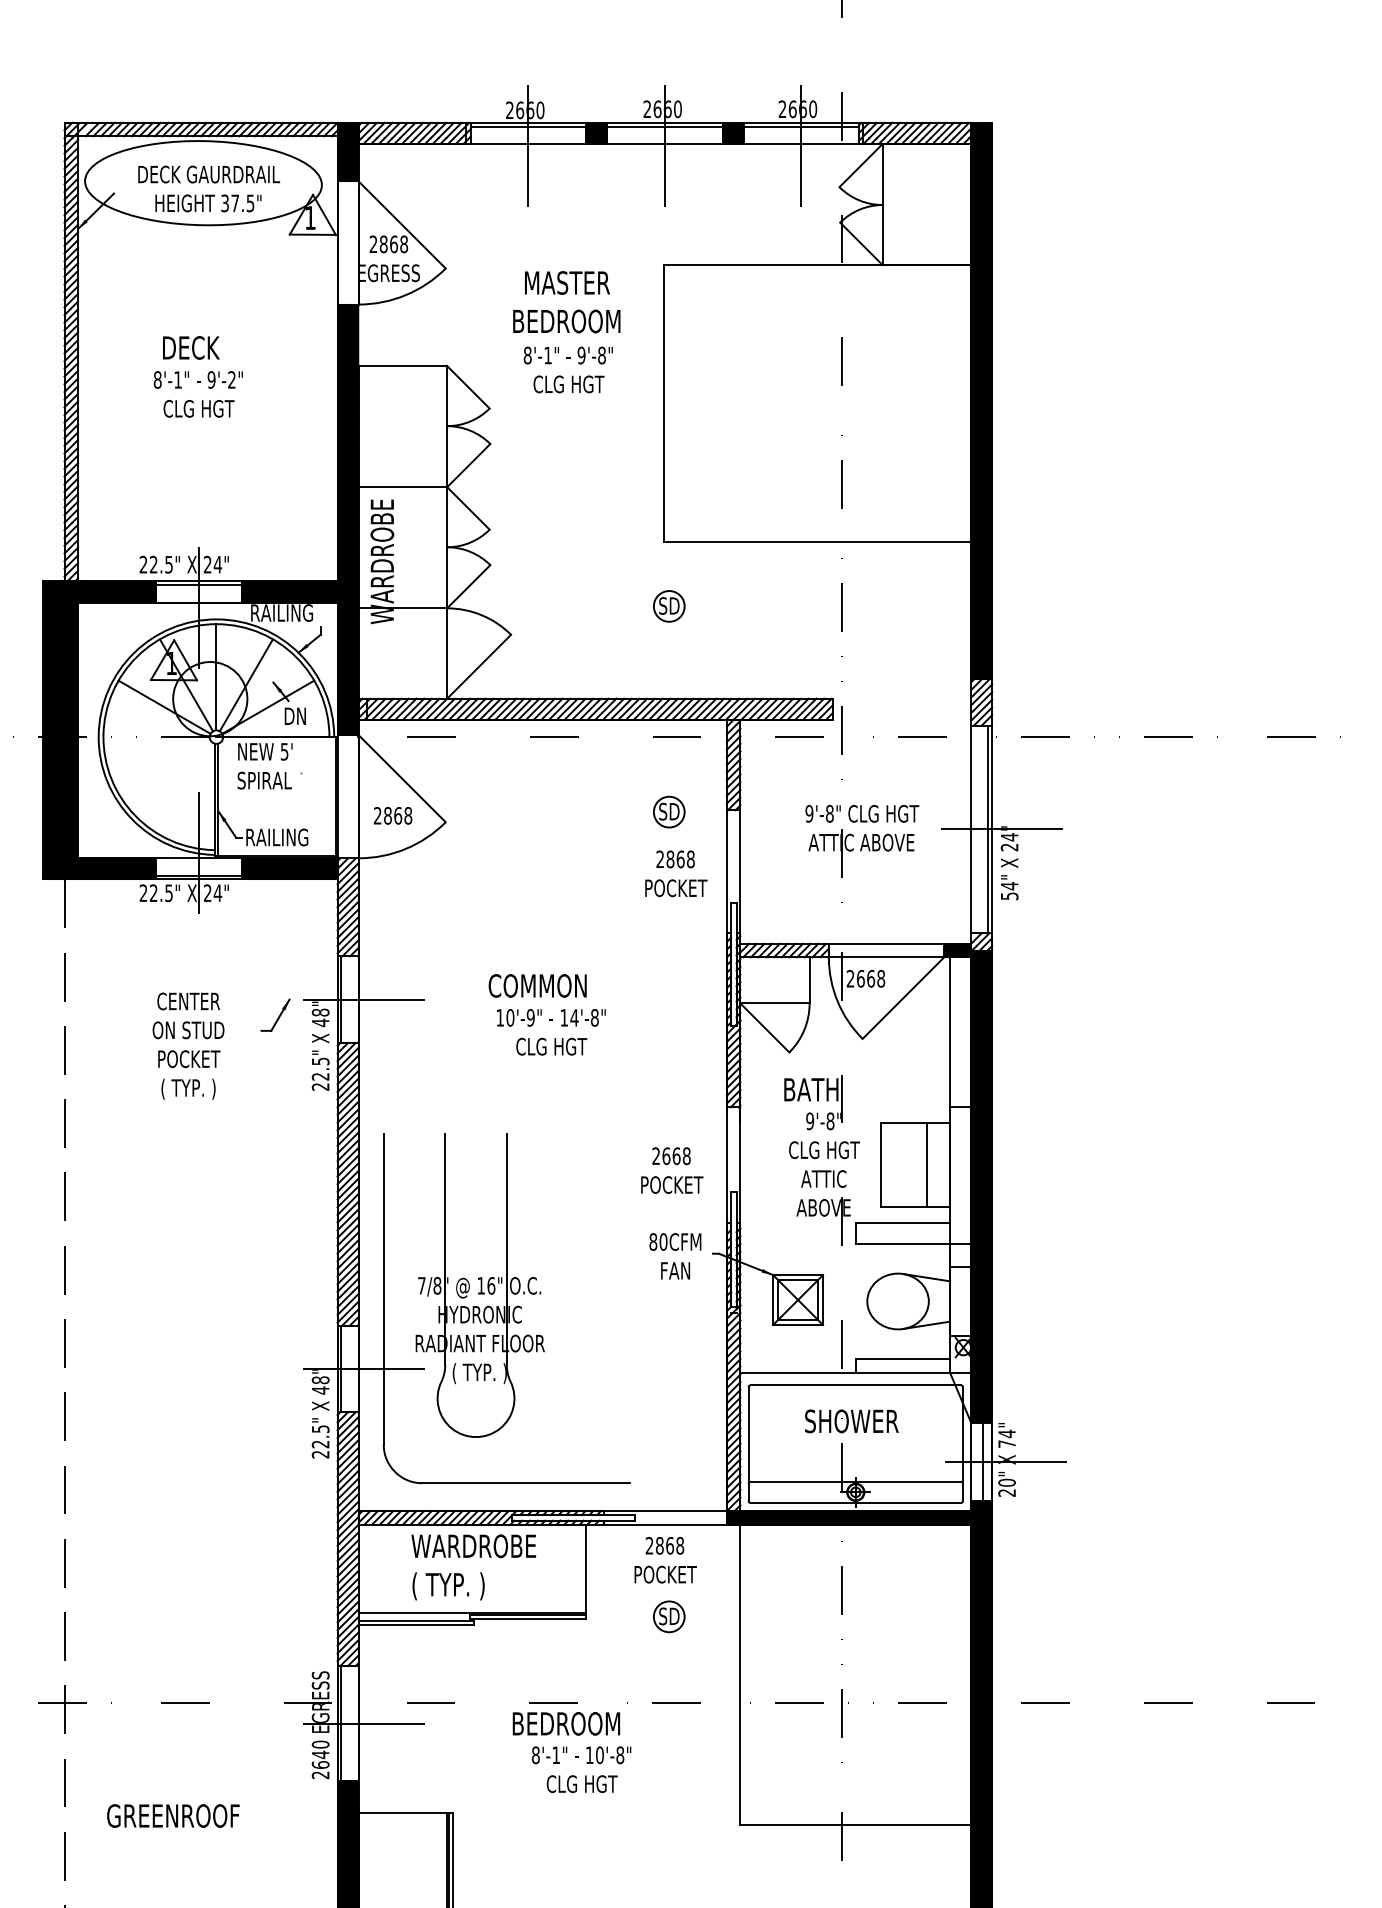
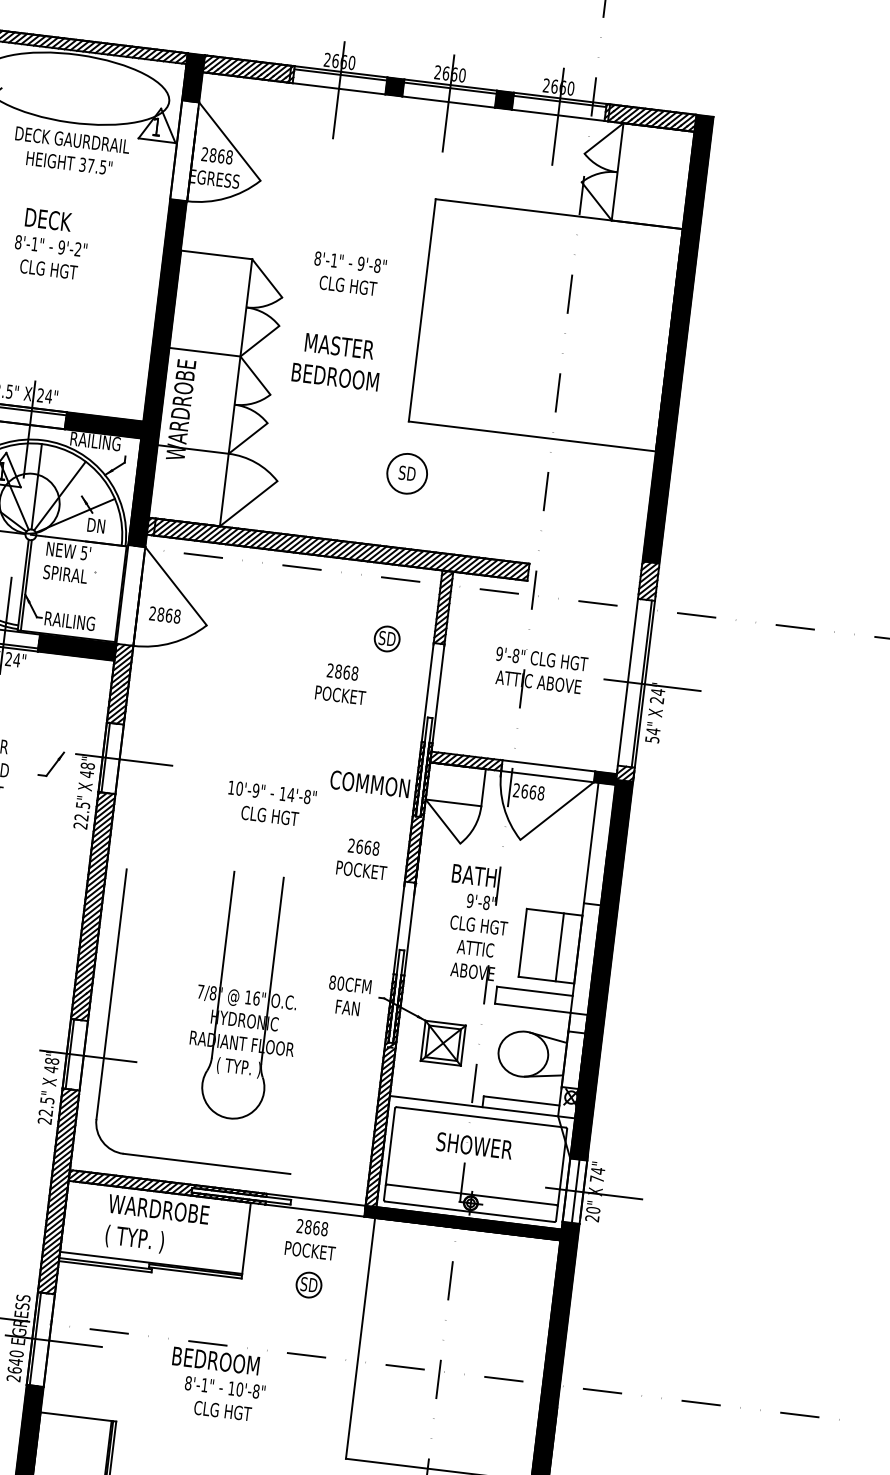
text: (209, 188) -> (71, 151), moved
text: (566, 302) -> (337, 361), moved
circle: (668, 606) -> (406, 473), size x1.6
text: (676, 873) -> (342, 683), moved
text: (537, 985) -> (369, 783), moved
text: (672, 1170) -> (363, 858), moved
part: (479, 1285) -> (247, 997), moved

